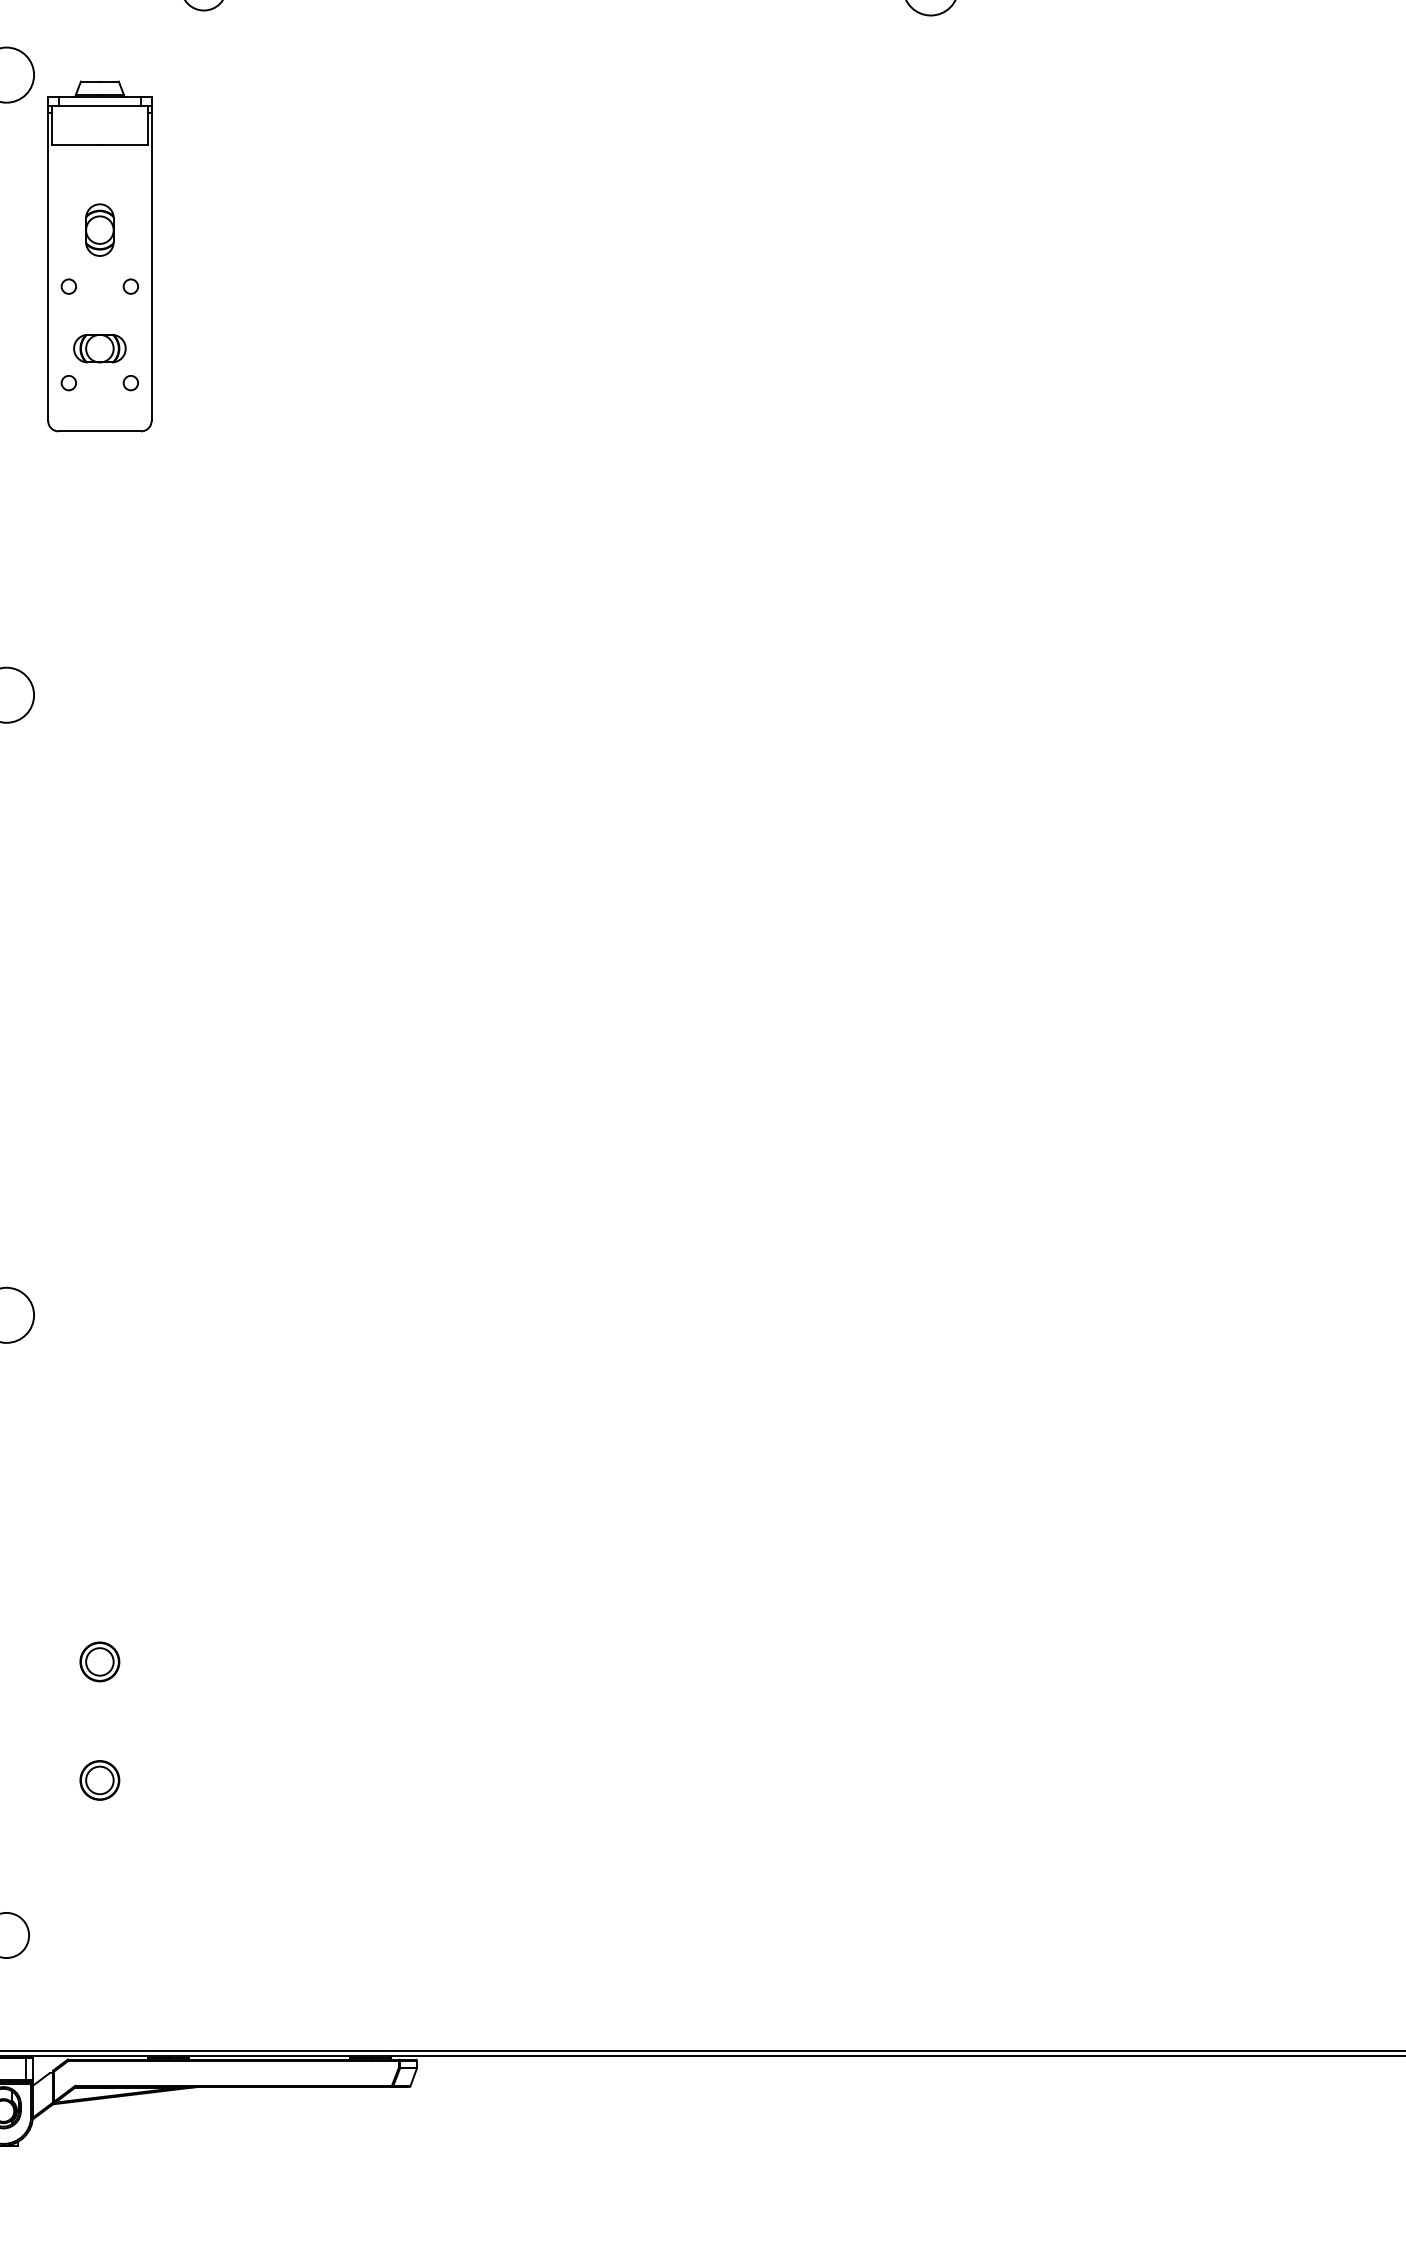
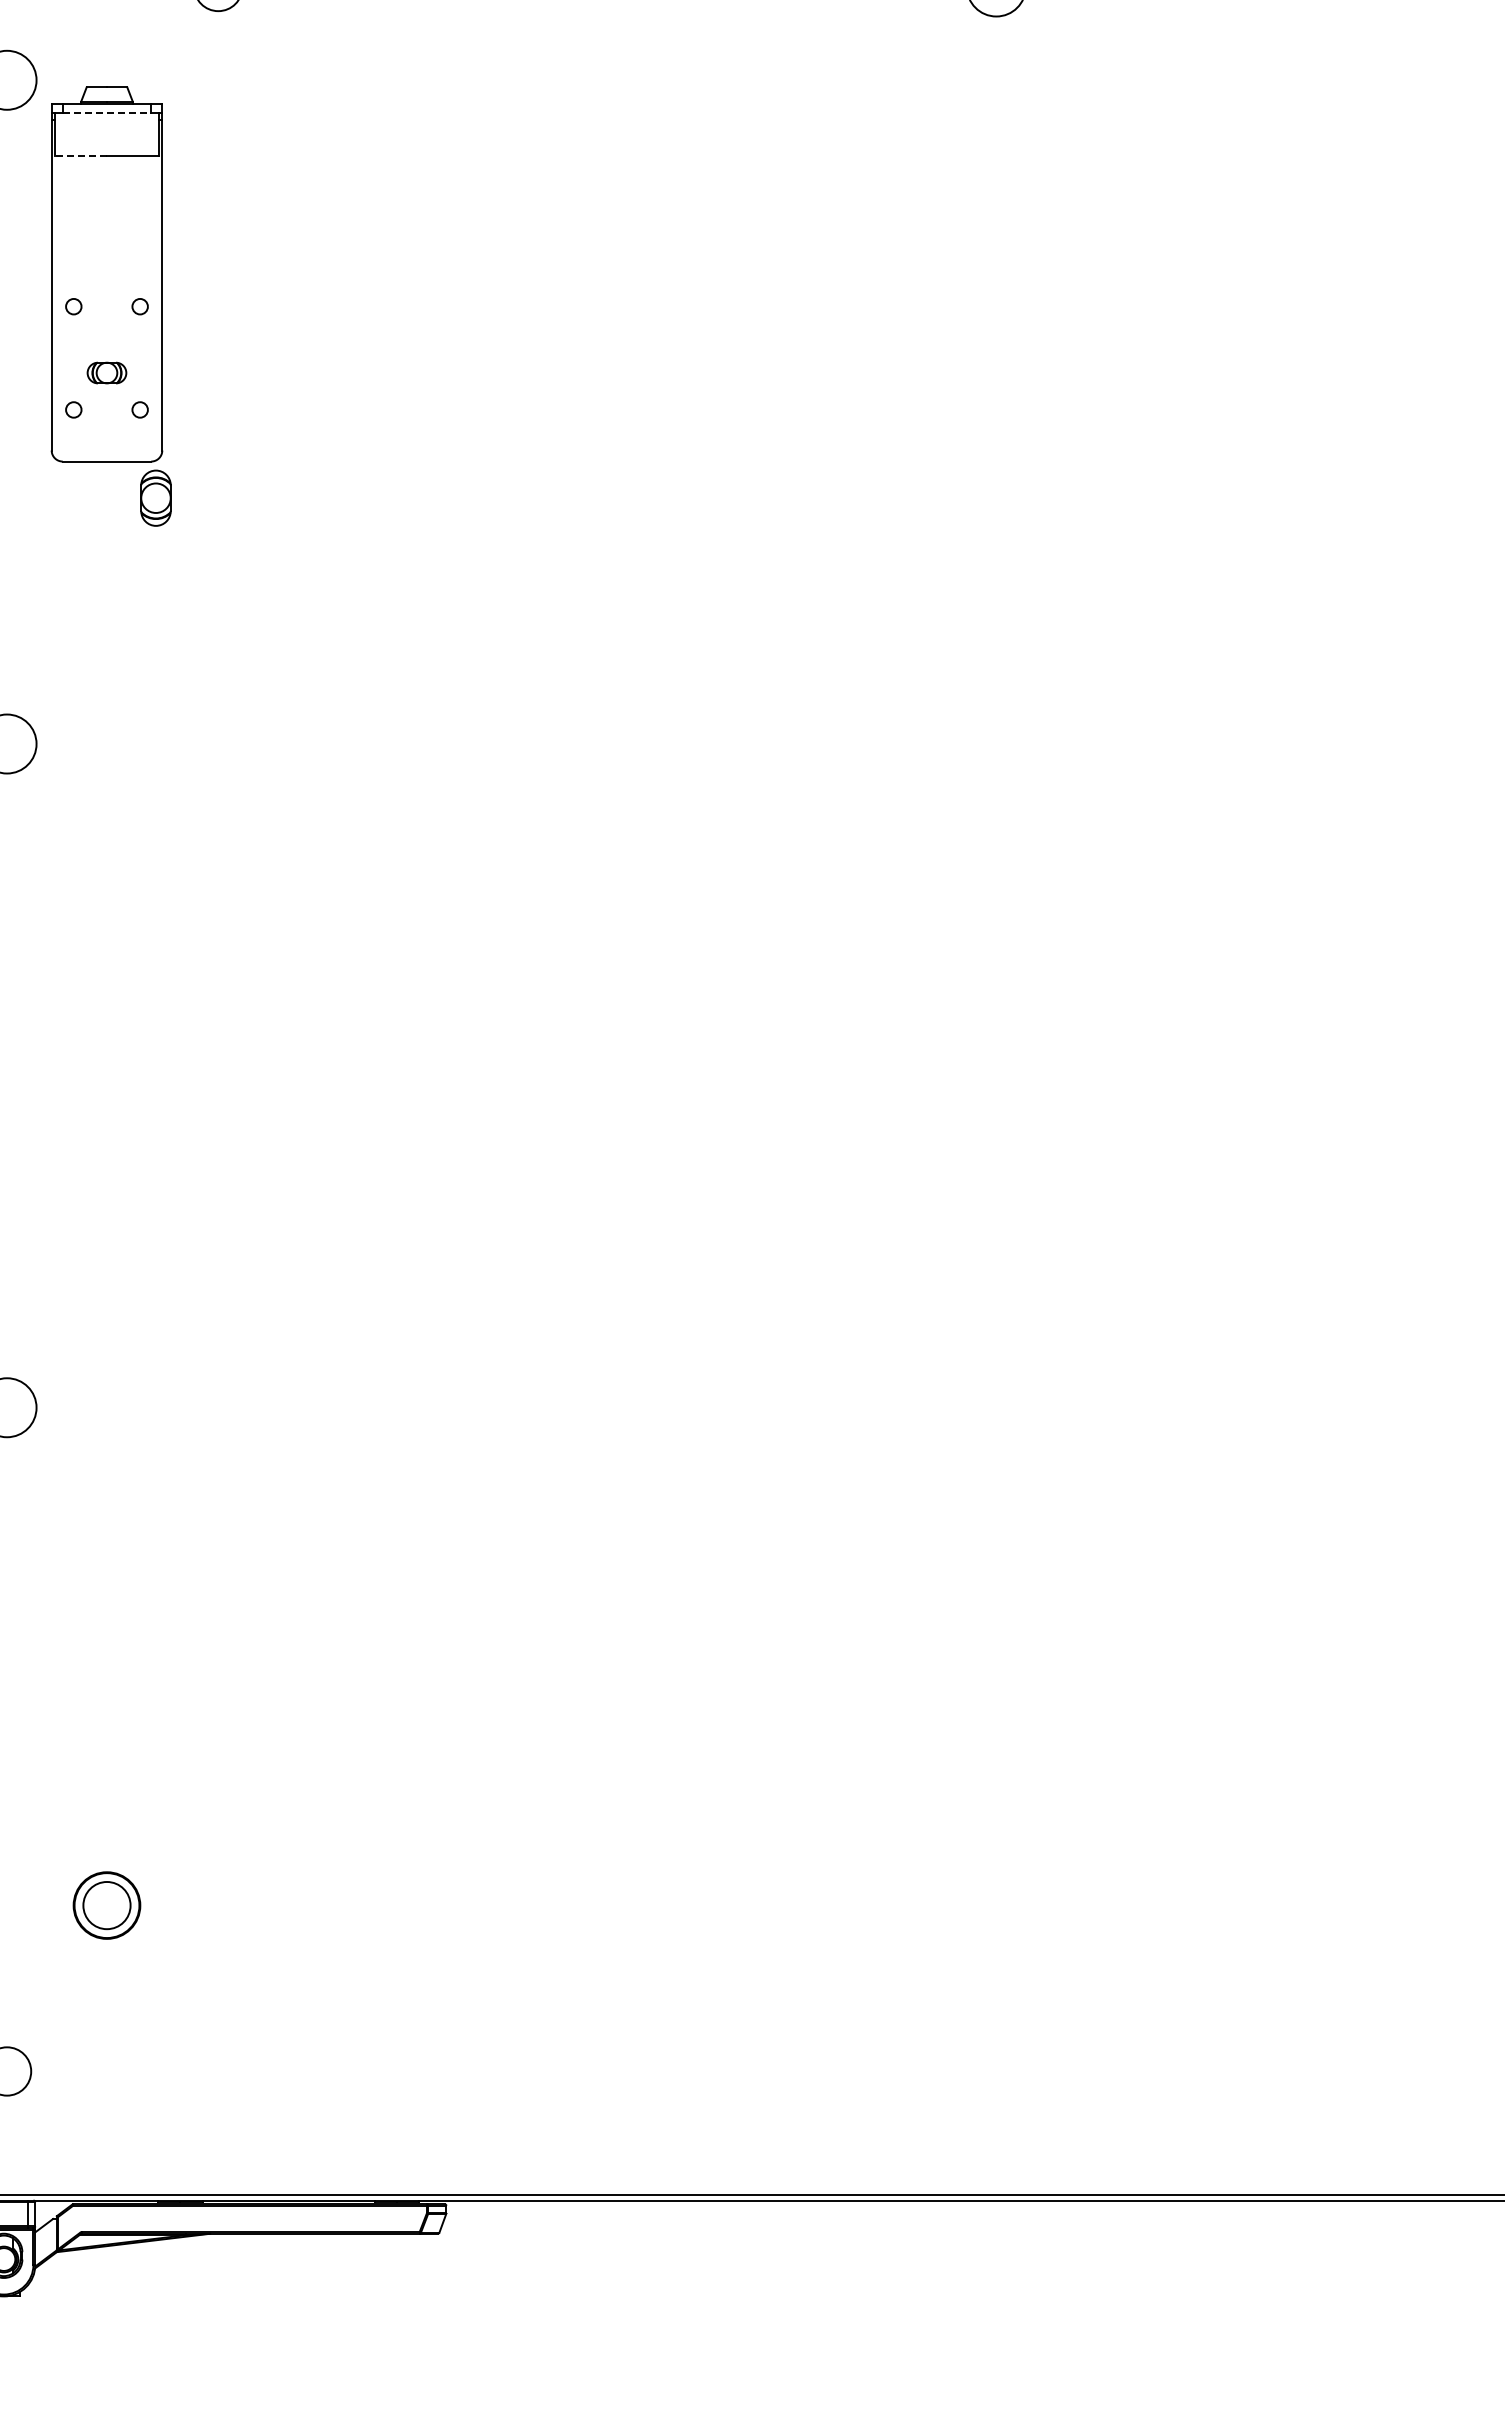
line: (100, 106) -> (107, 113), solid -> dashed
line: (76, 145) -> (81, 155), solid -> dashed
part: (99, 229) -> (155, 497), moved
part: (99, 348) -> (106, 372), size x0.7
part: (99, 1661) -> (106, 1778), removed
part: (99, 1780) -> (106, 1905), size x1.6

